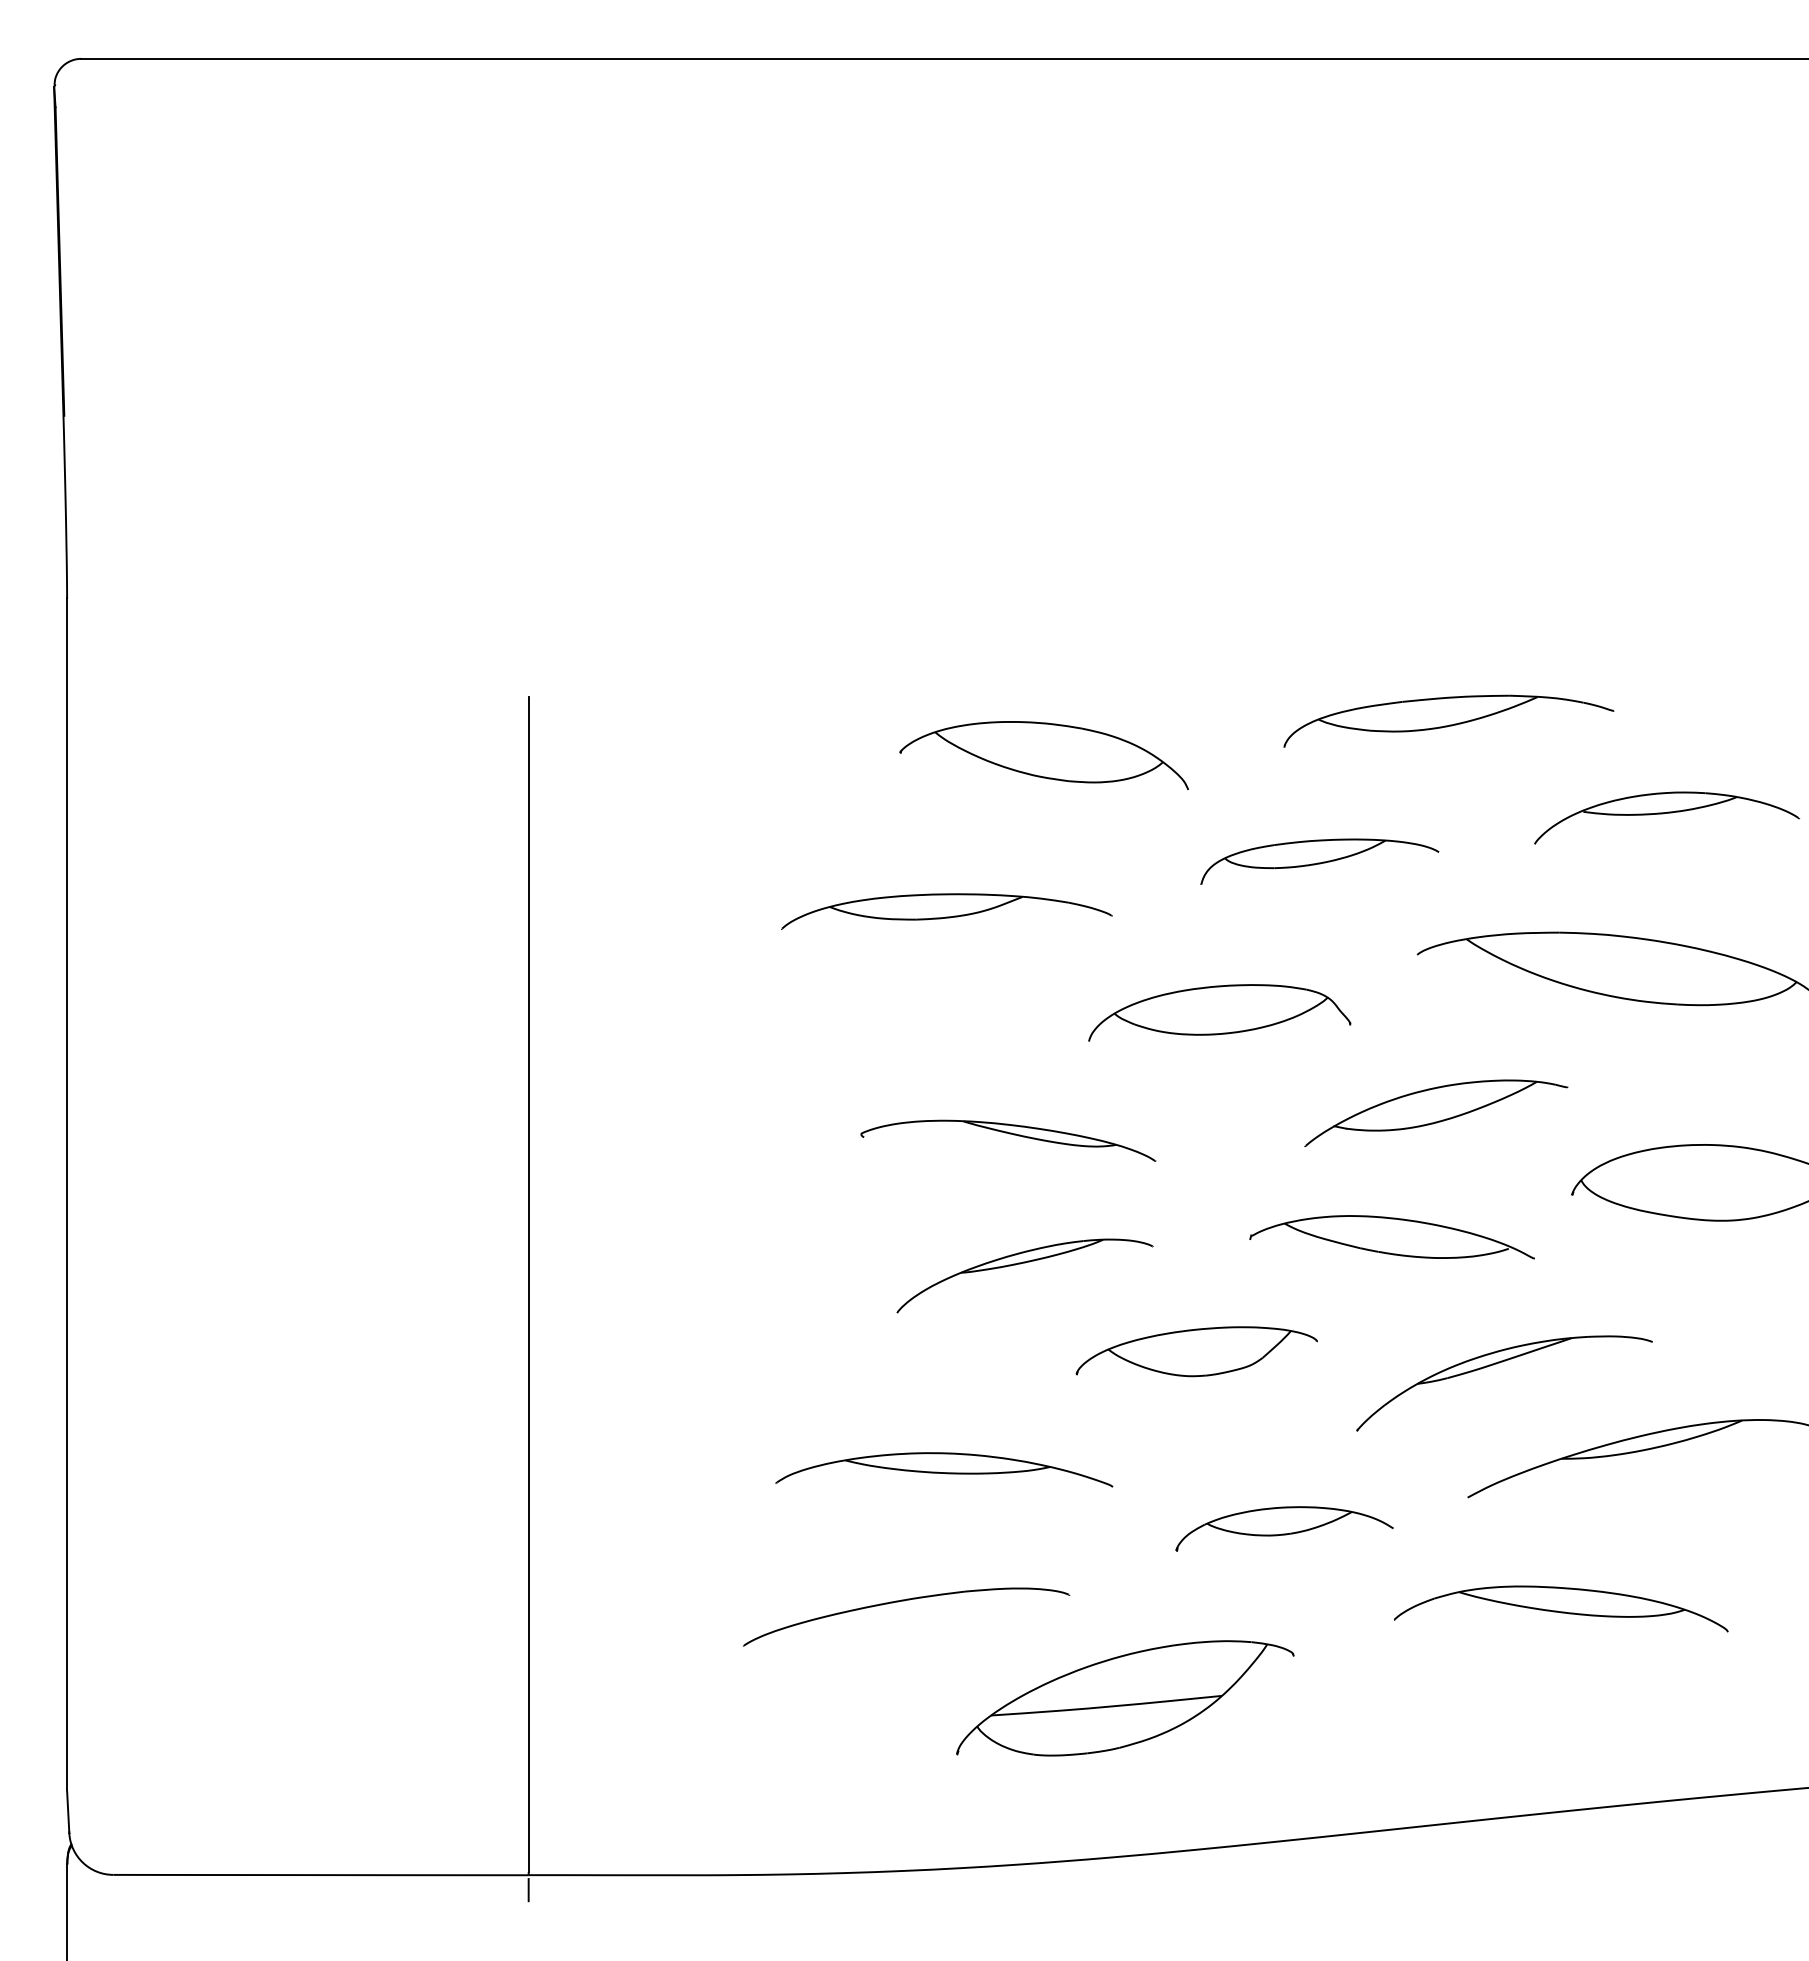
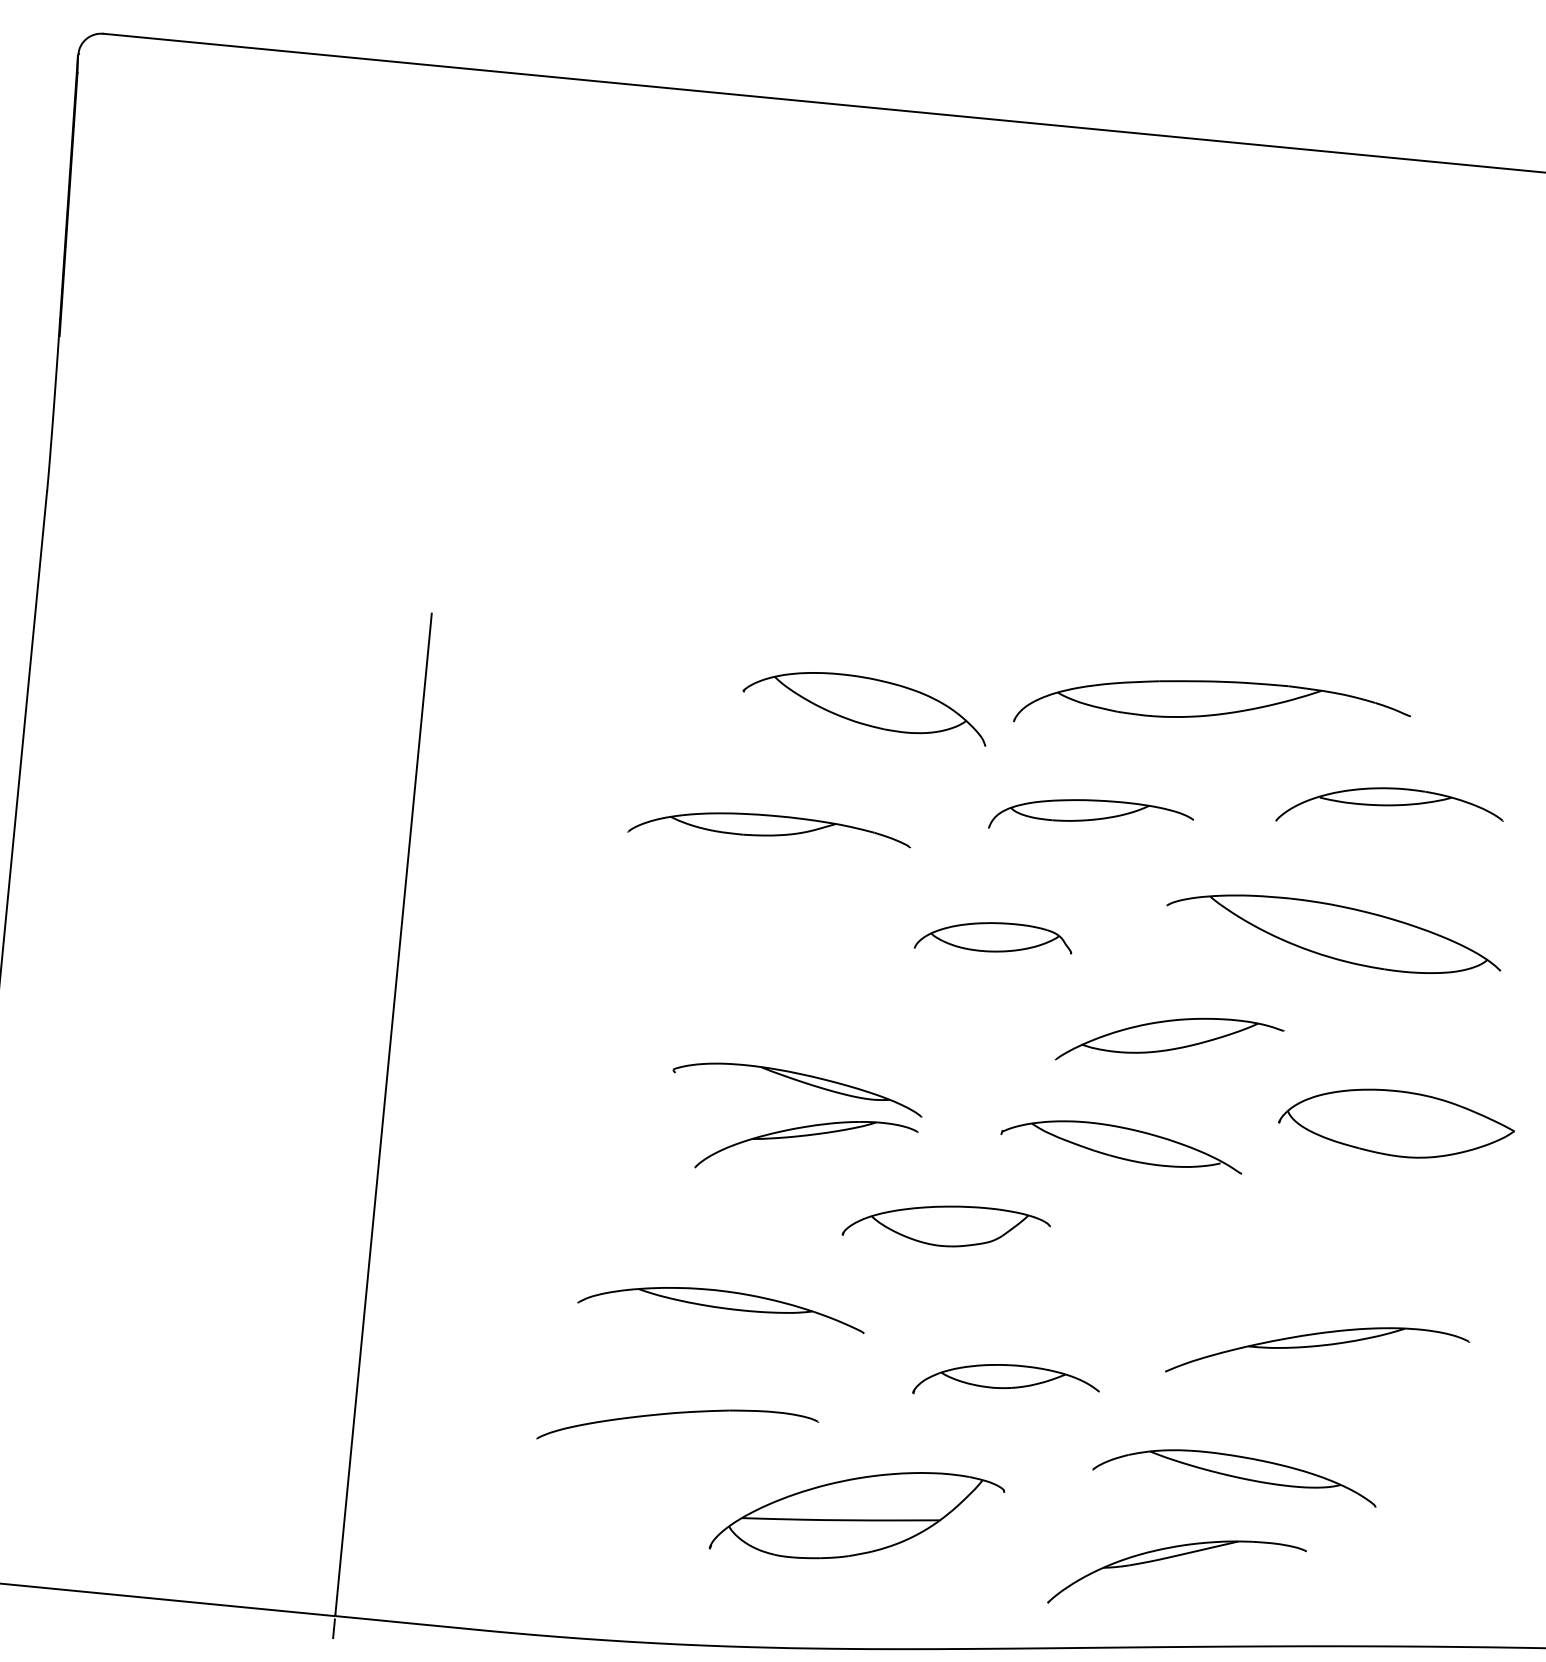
part: (1448, 720) -> (1212, 708), size x1.4
part: (1219, 1012) -> (993, 938), size x0.7
part: (1009, 1134) -> (799, 1082), moved
part: (1499, 1363) -> (1174, 1557), moved

